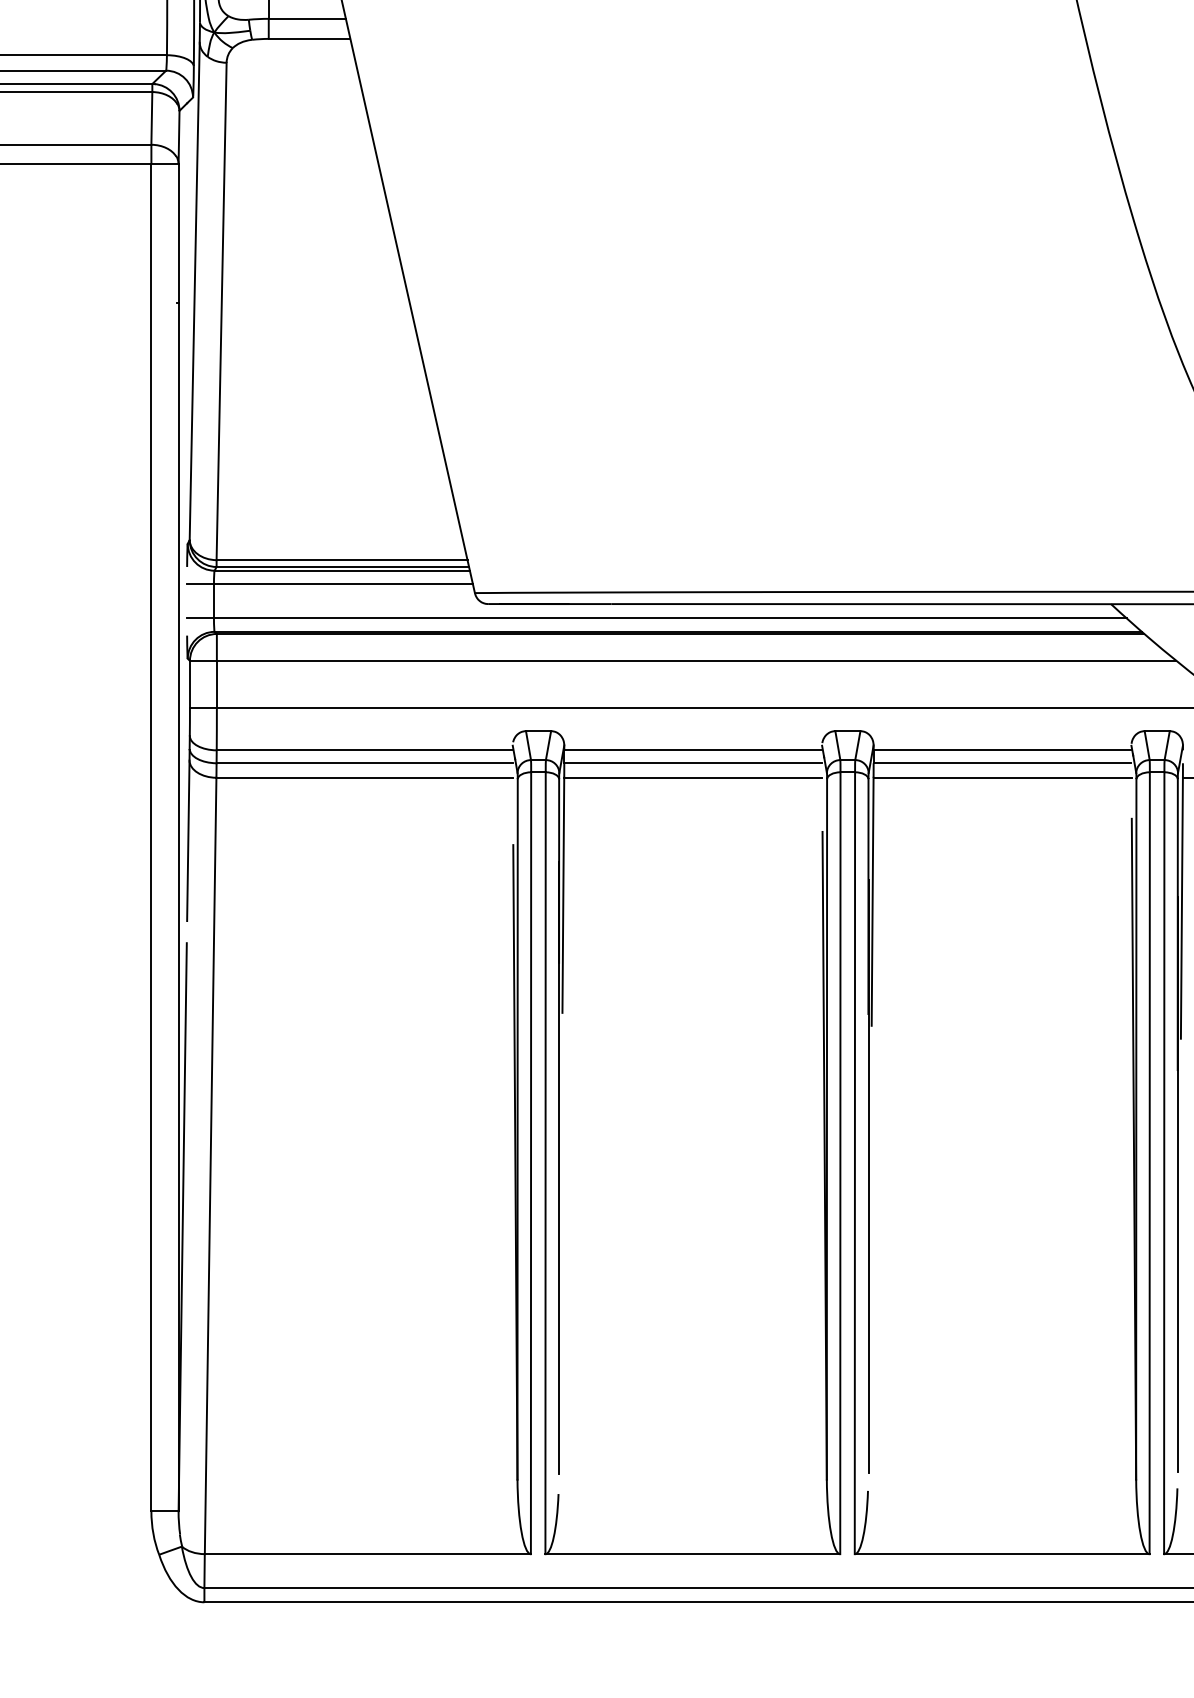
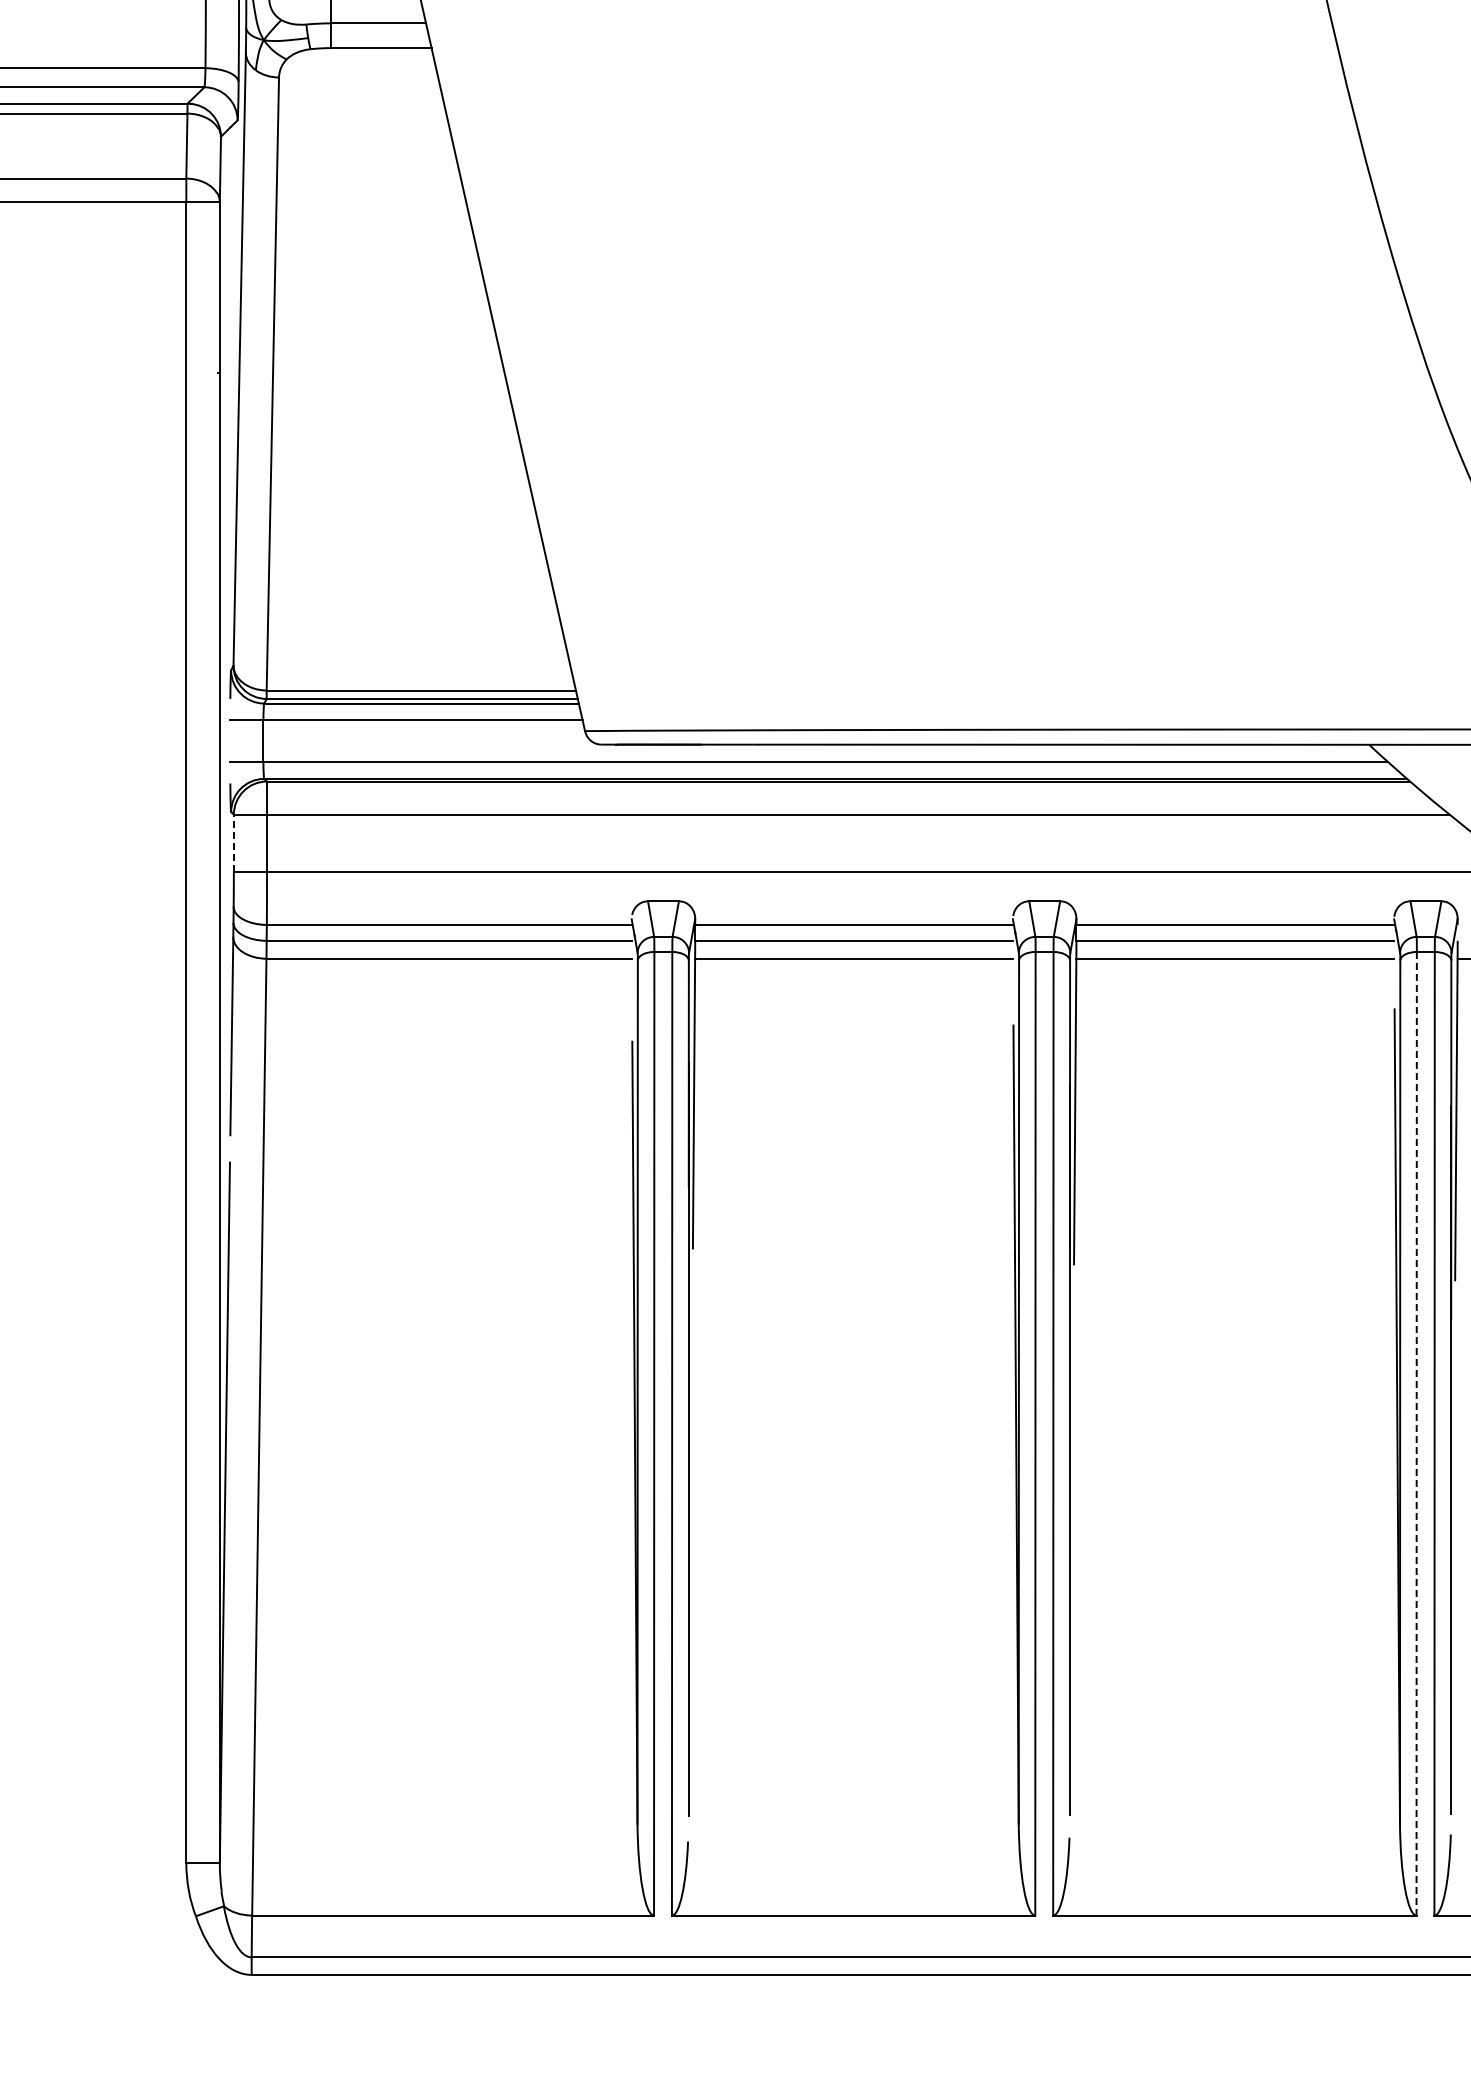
line: (189, 684) -> (233, 843), solid -> dashed
line: (1149, 1163) -> (1416, 1433), solid -> dashed

